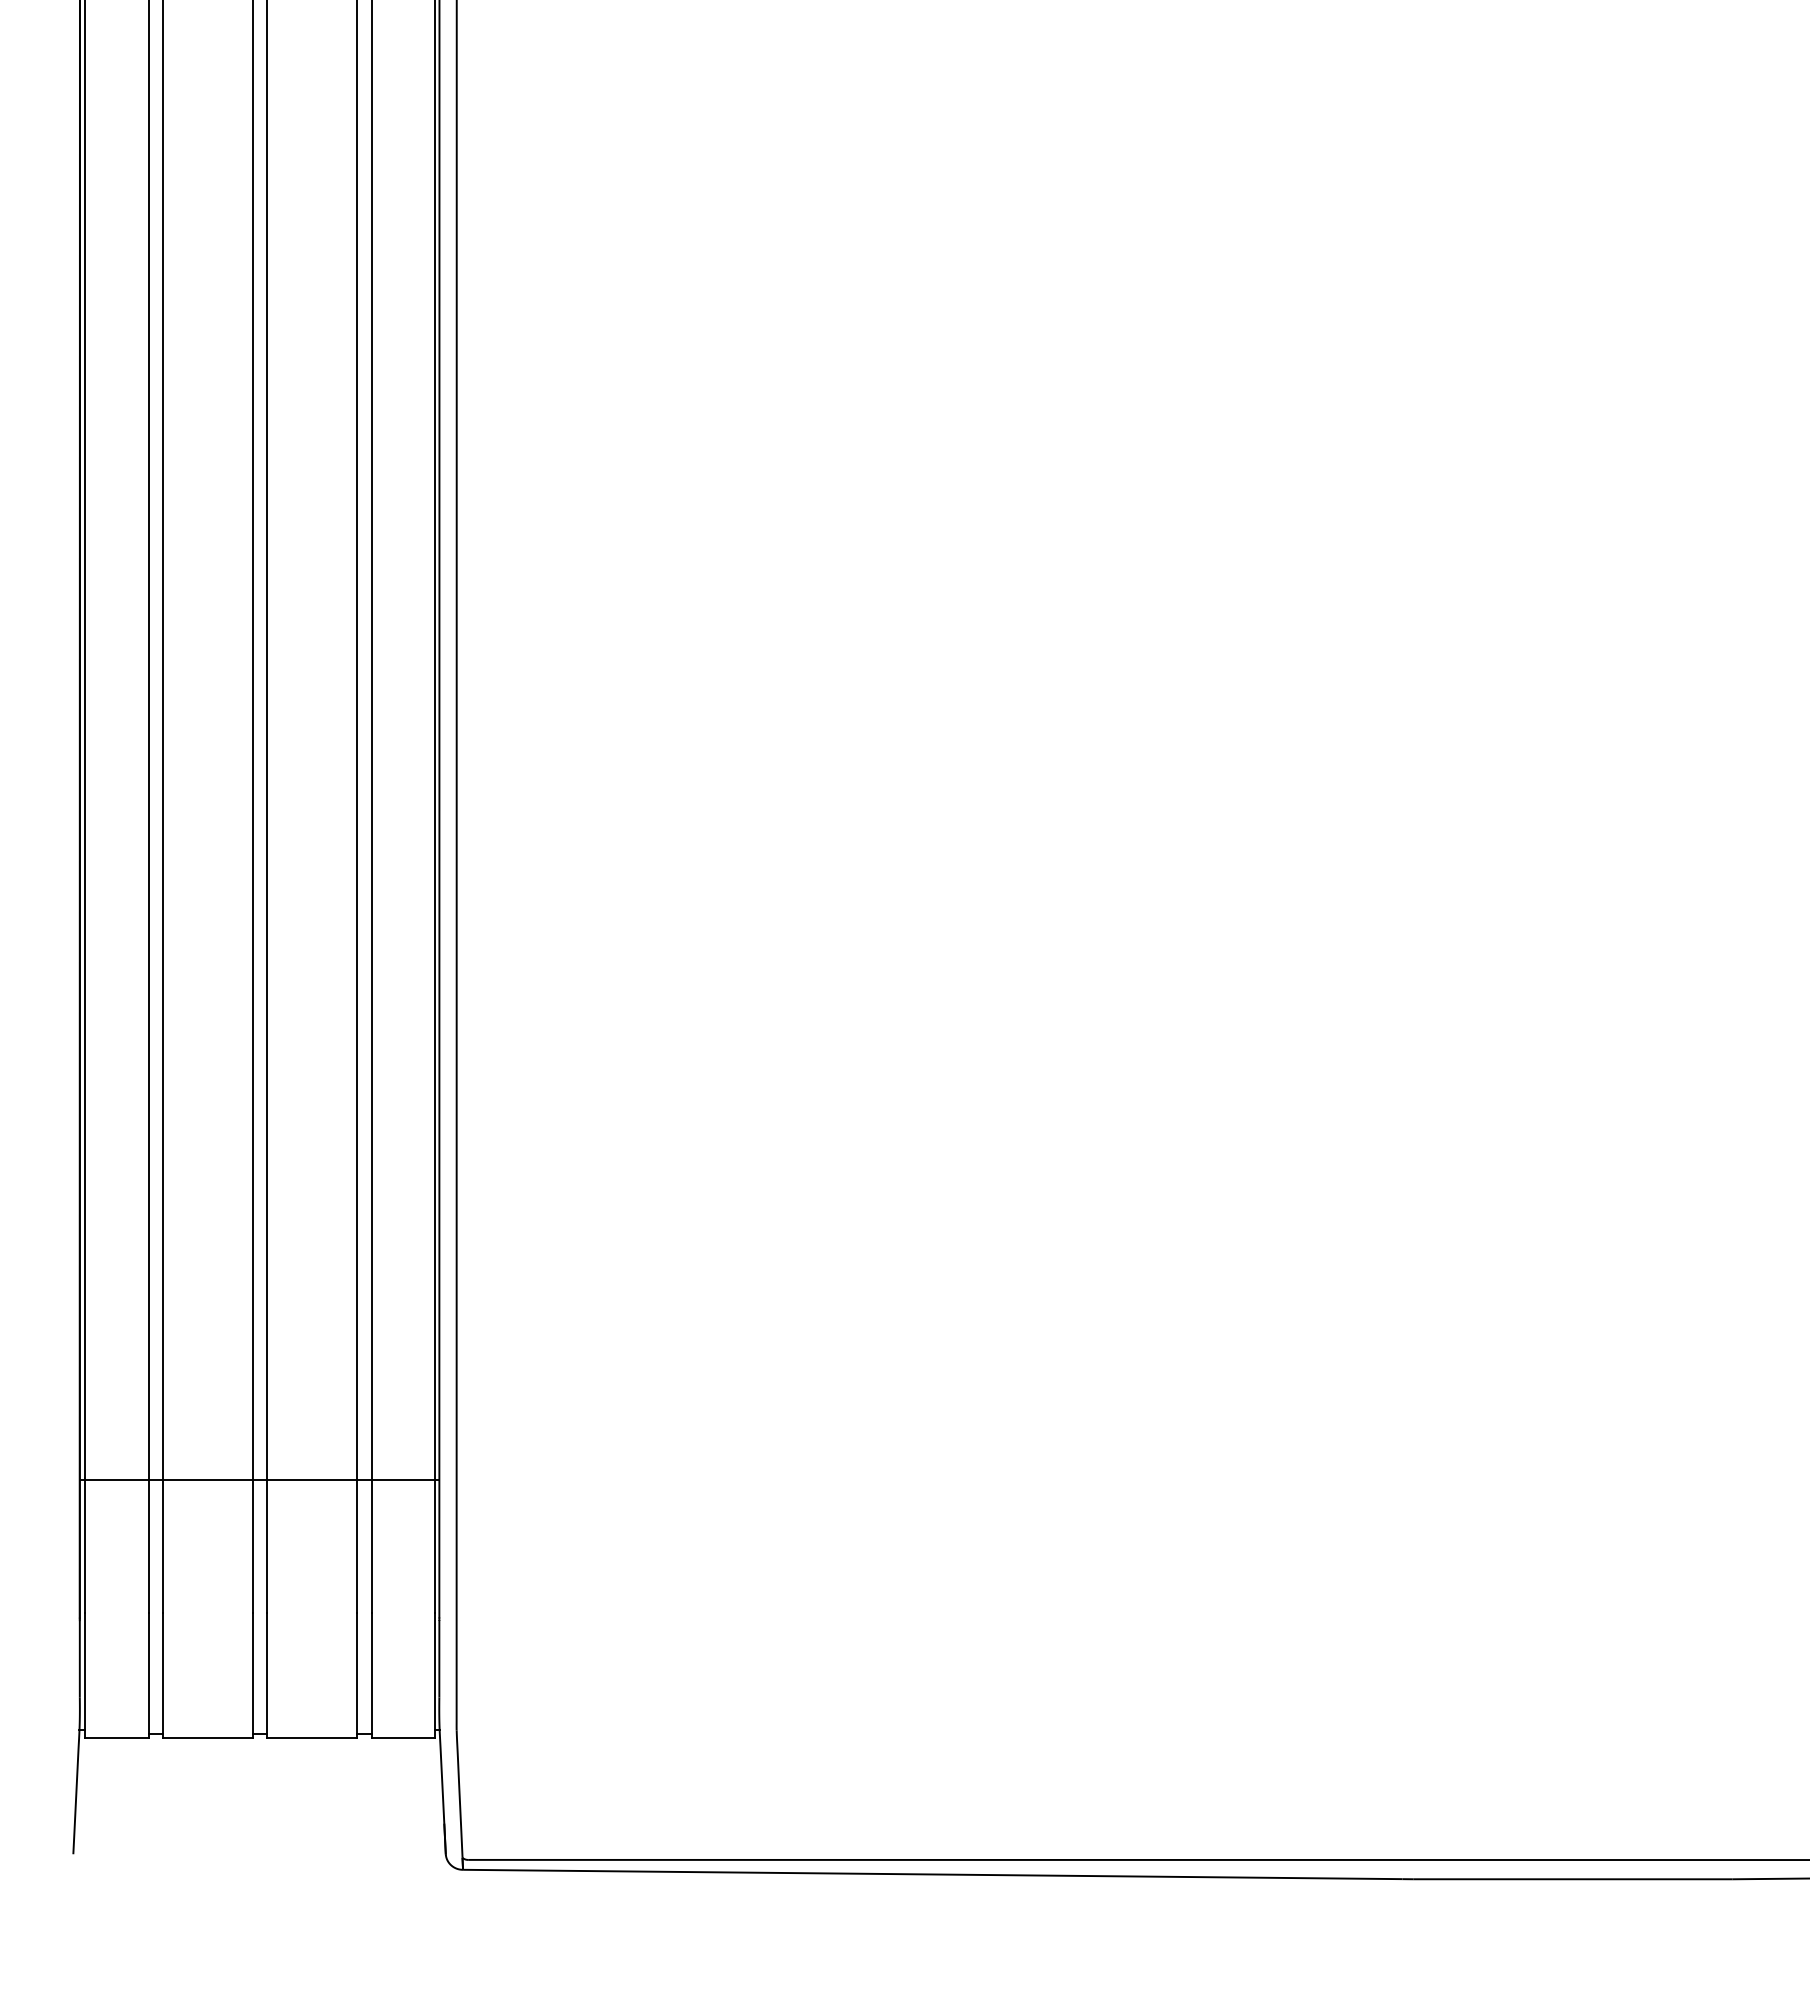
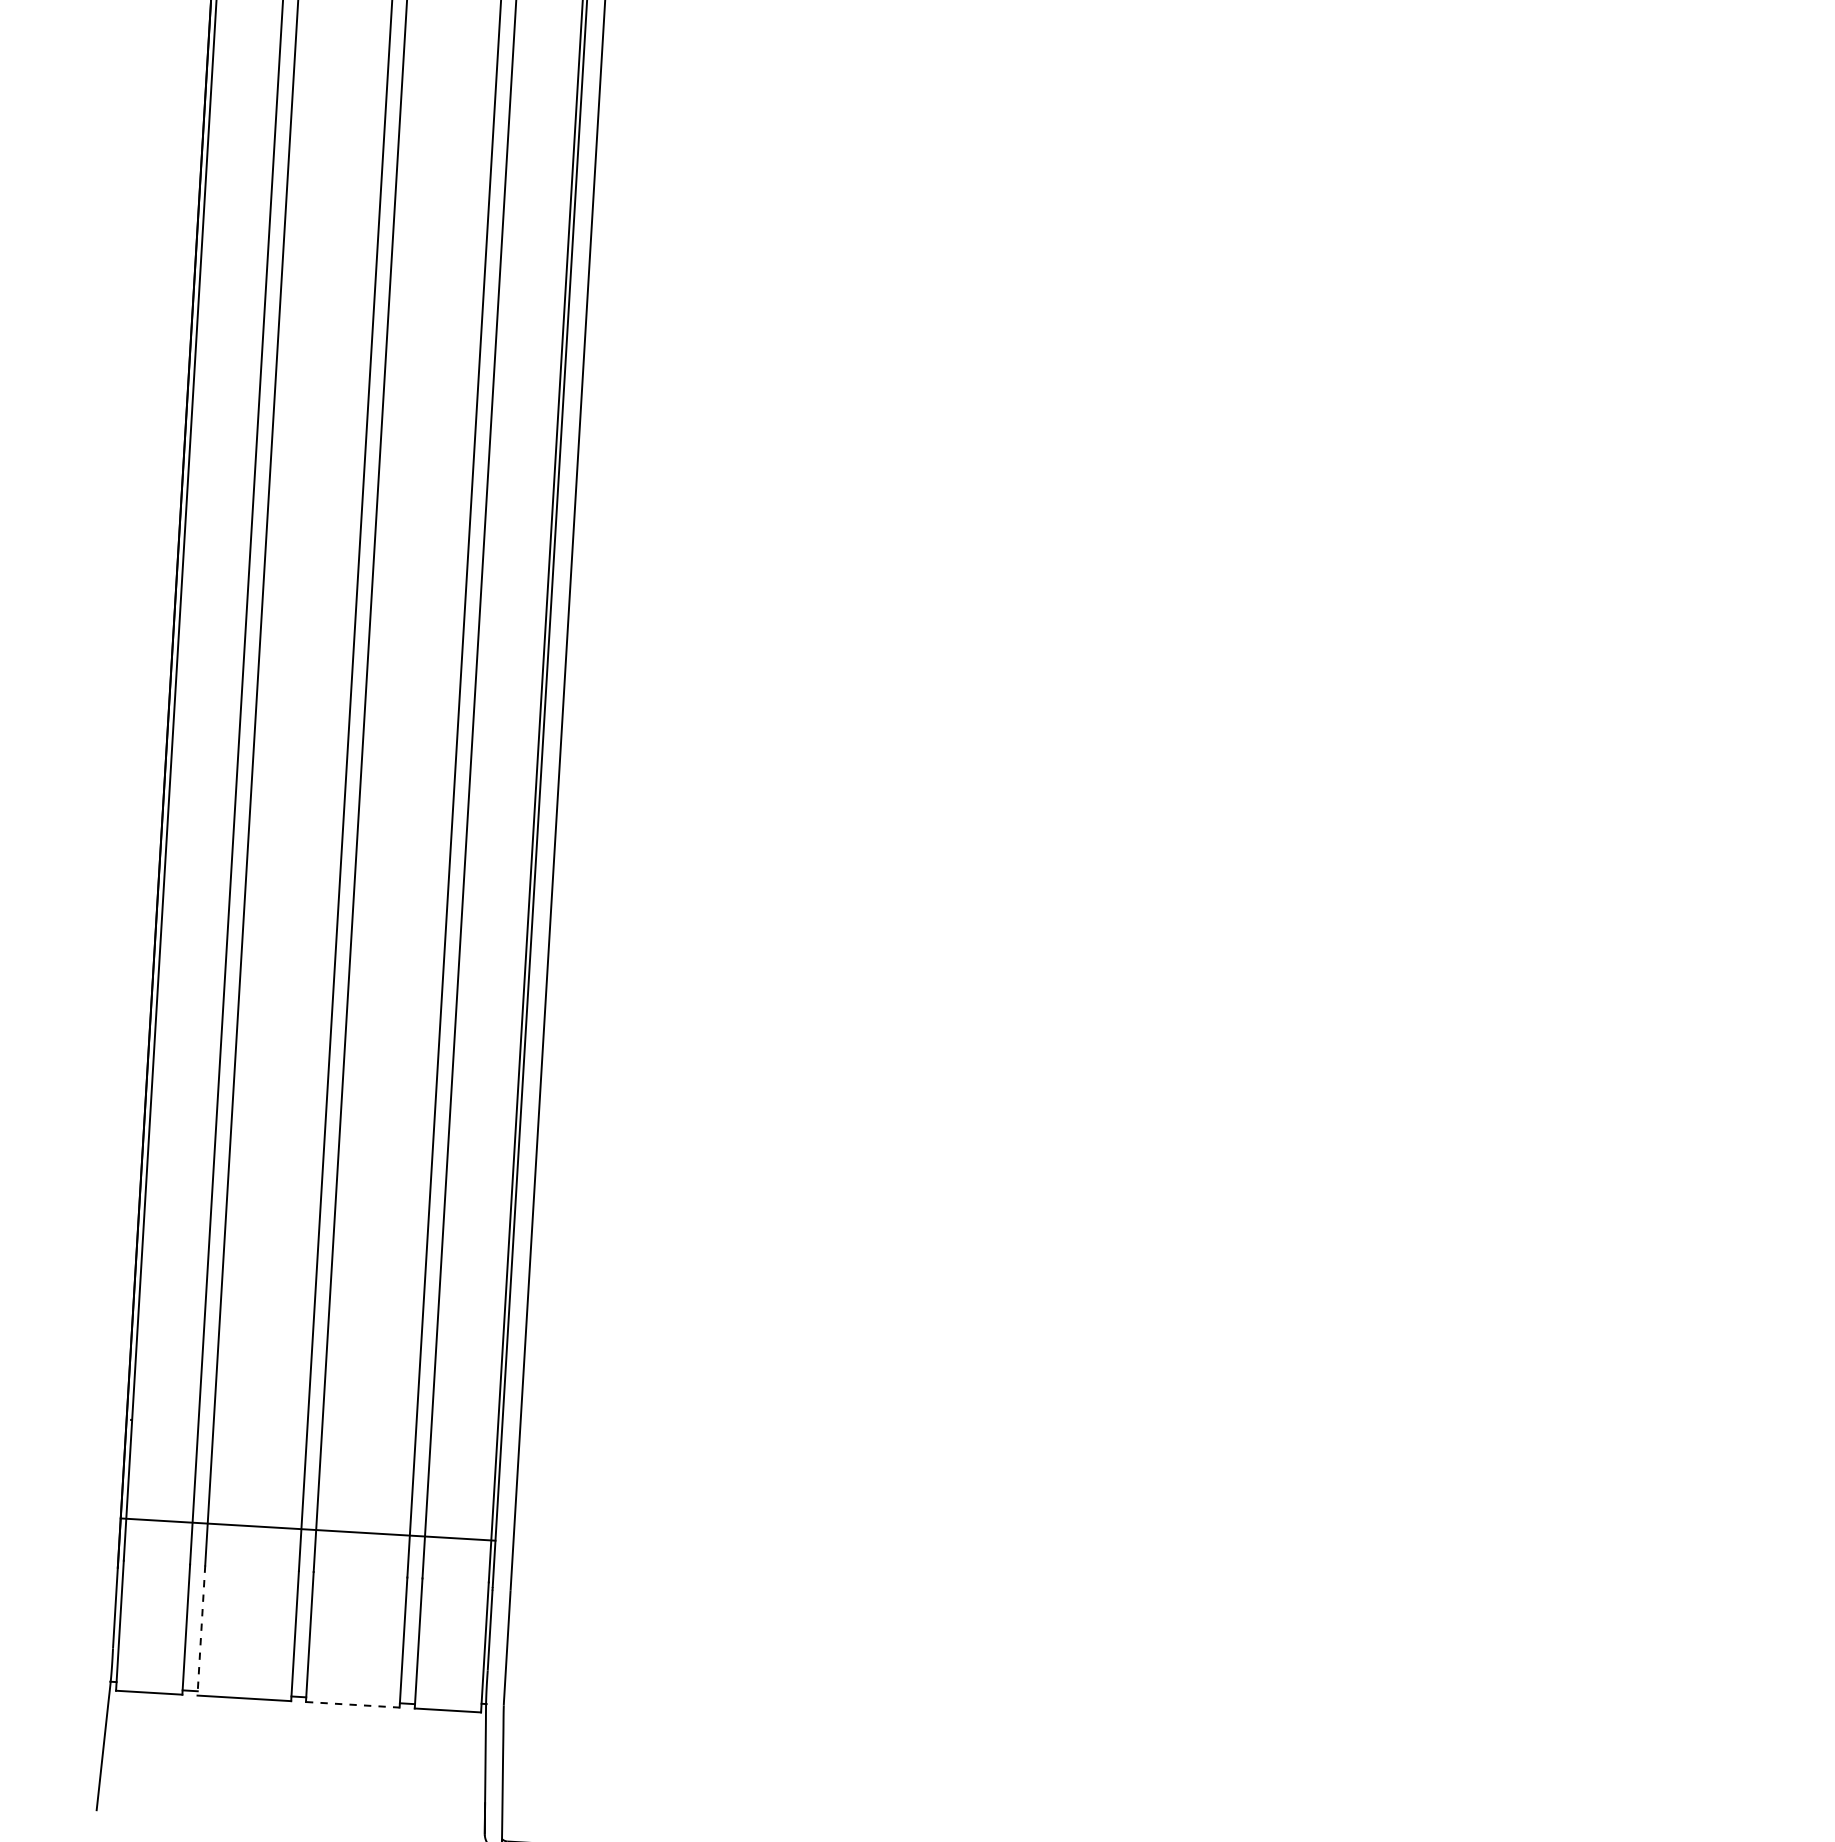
line: (259, 1479) -> (308, 1529), moved
line: (163, 1676) -> (201, 1631), solid -> dashed
line: (312, 1738) -> (353, 1705), solid -> dashed

